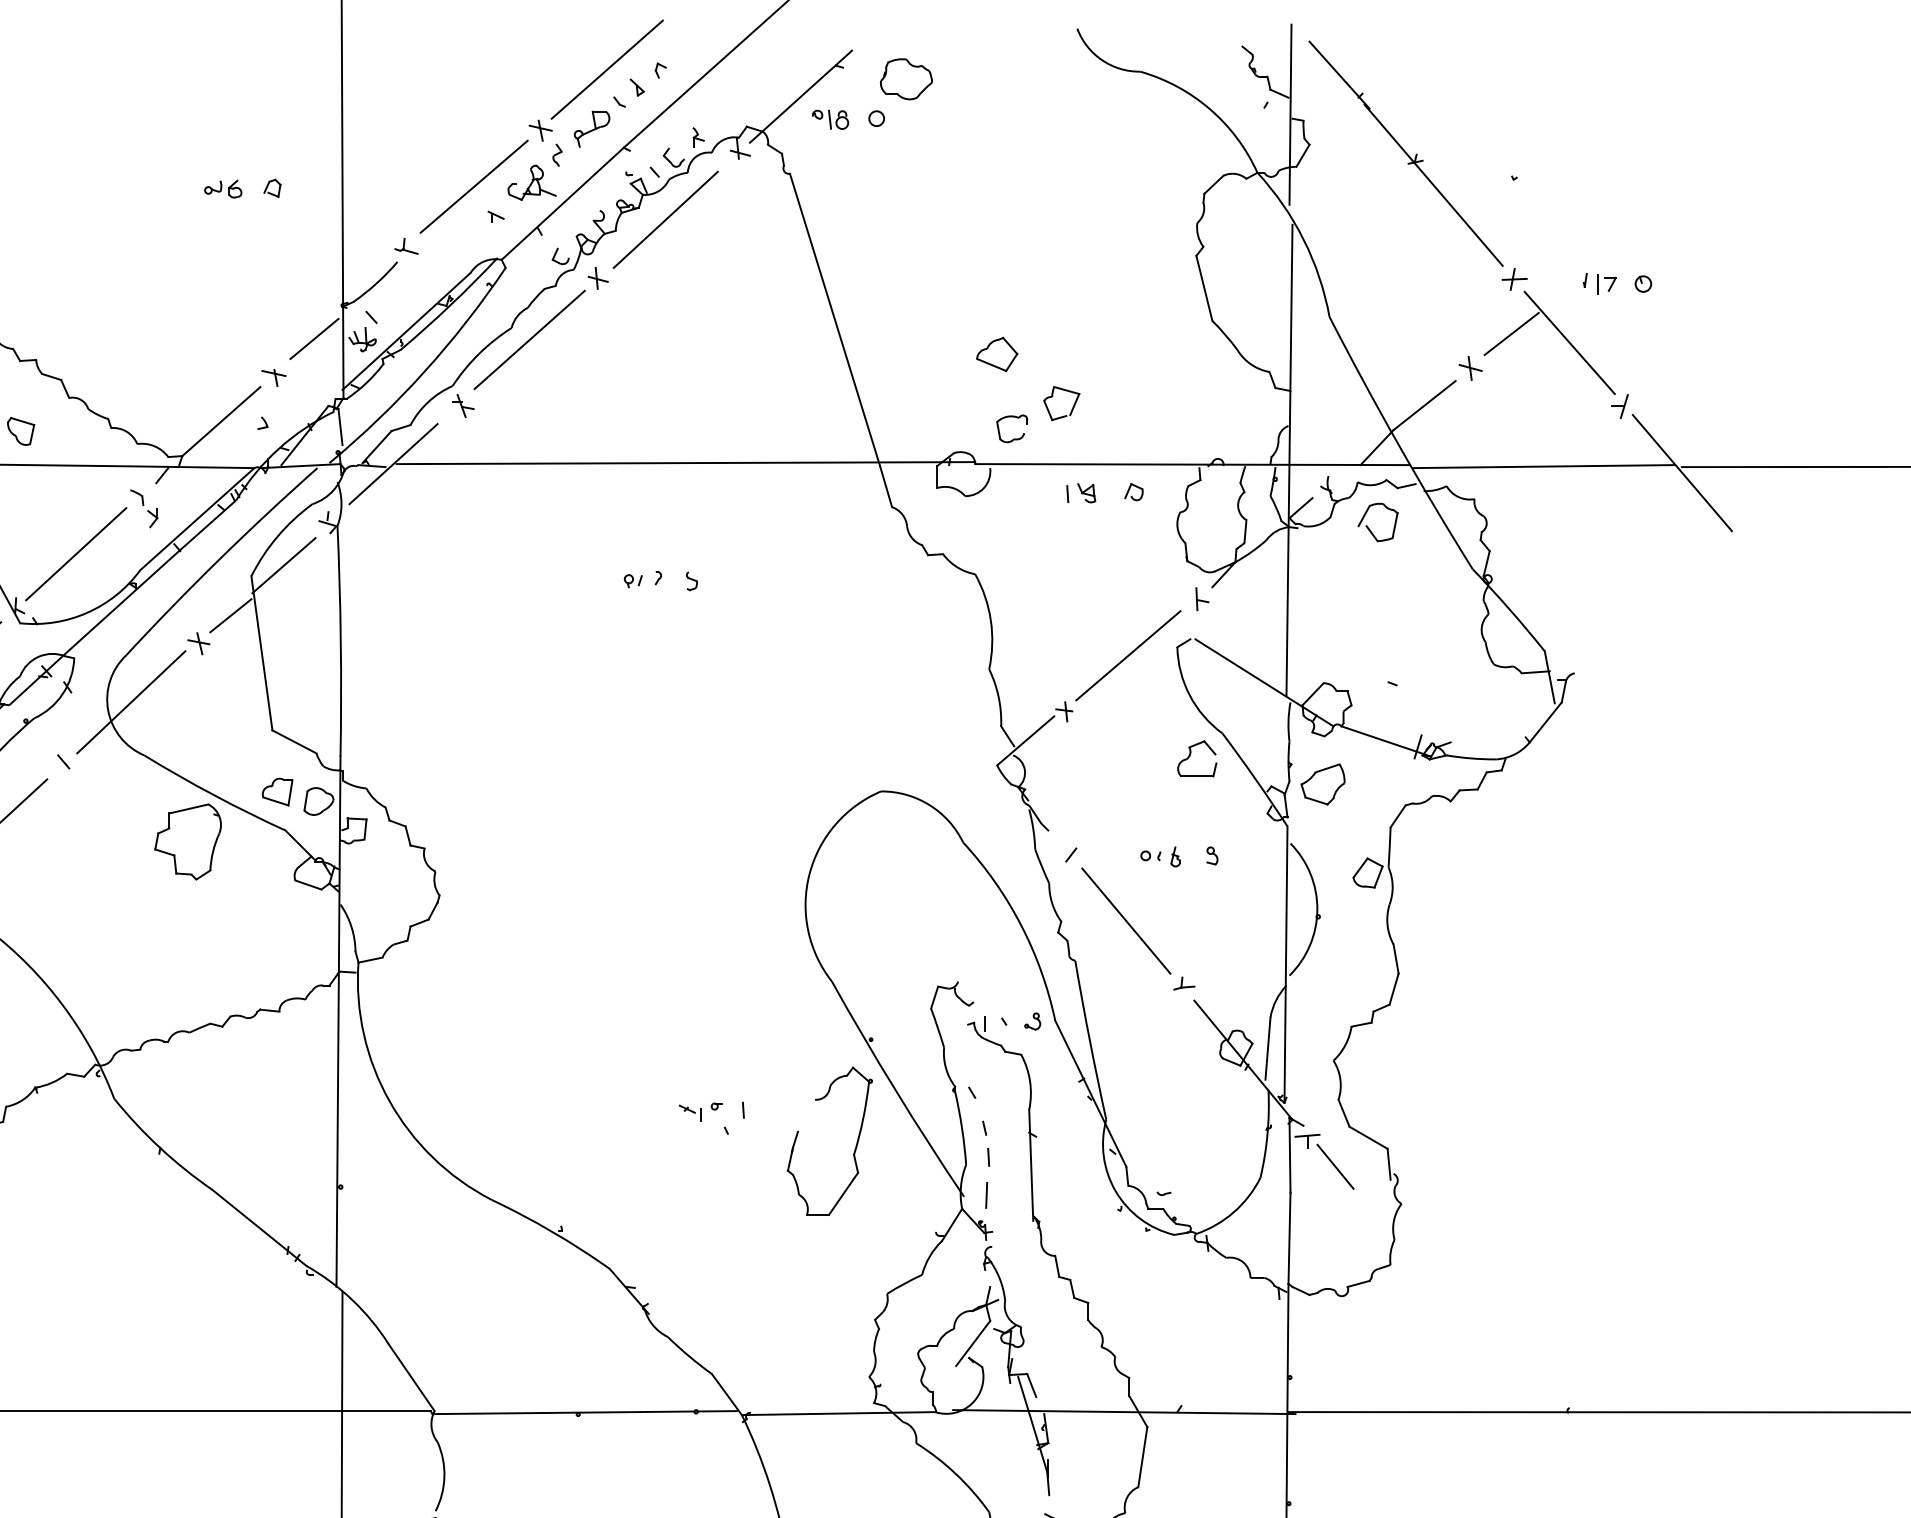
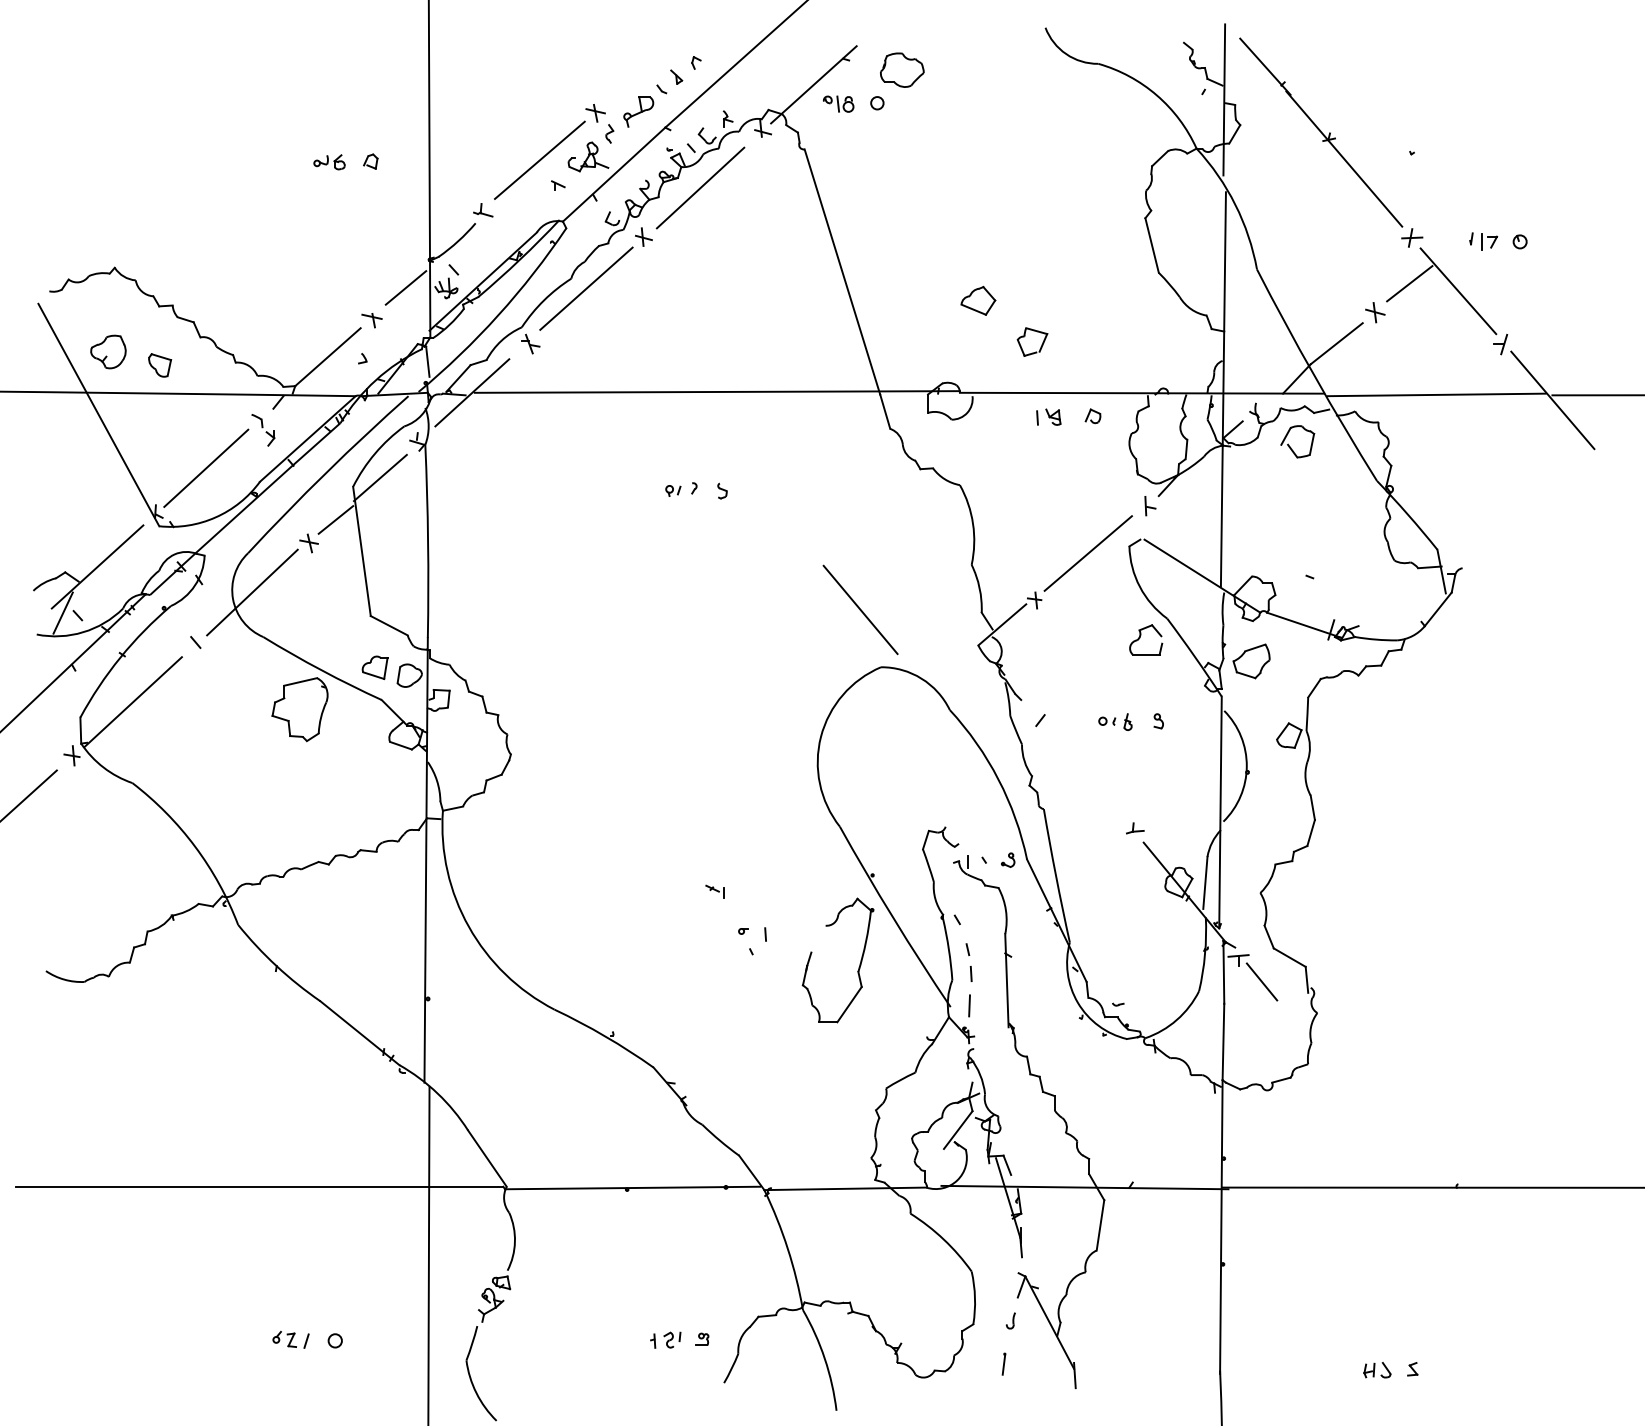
line: (607, 70) -> (651, 62), removed
part: (1012, 438) -> (991, 371), removed
line: (1126, 920) -> (860, 609), moved
part: (689, 1112) -> (714, 891), moved

